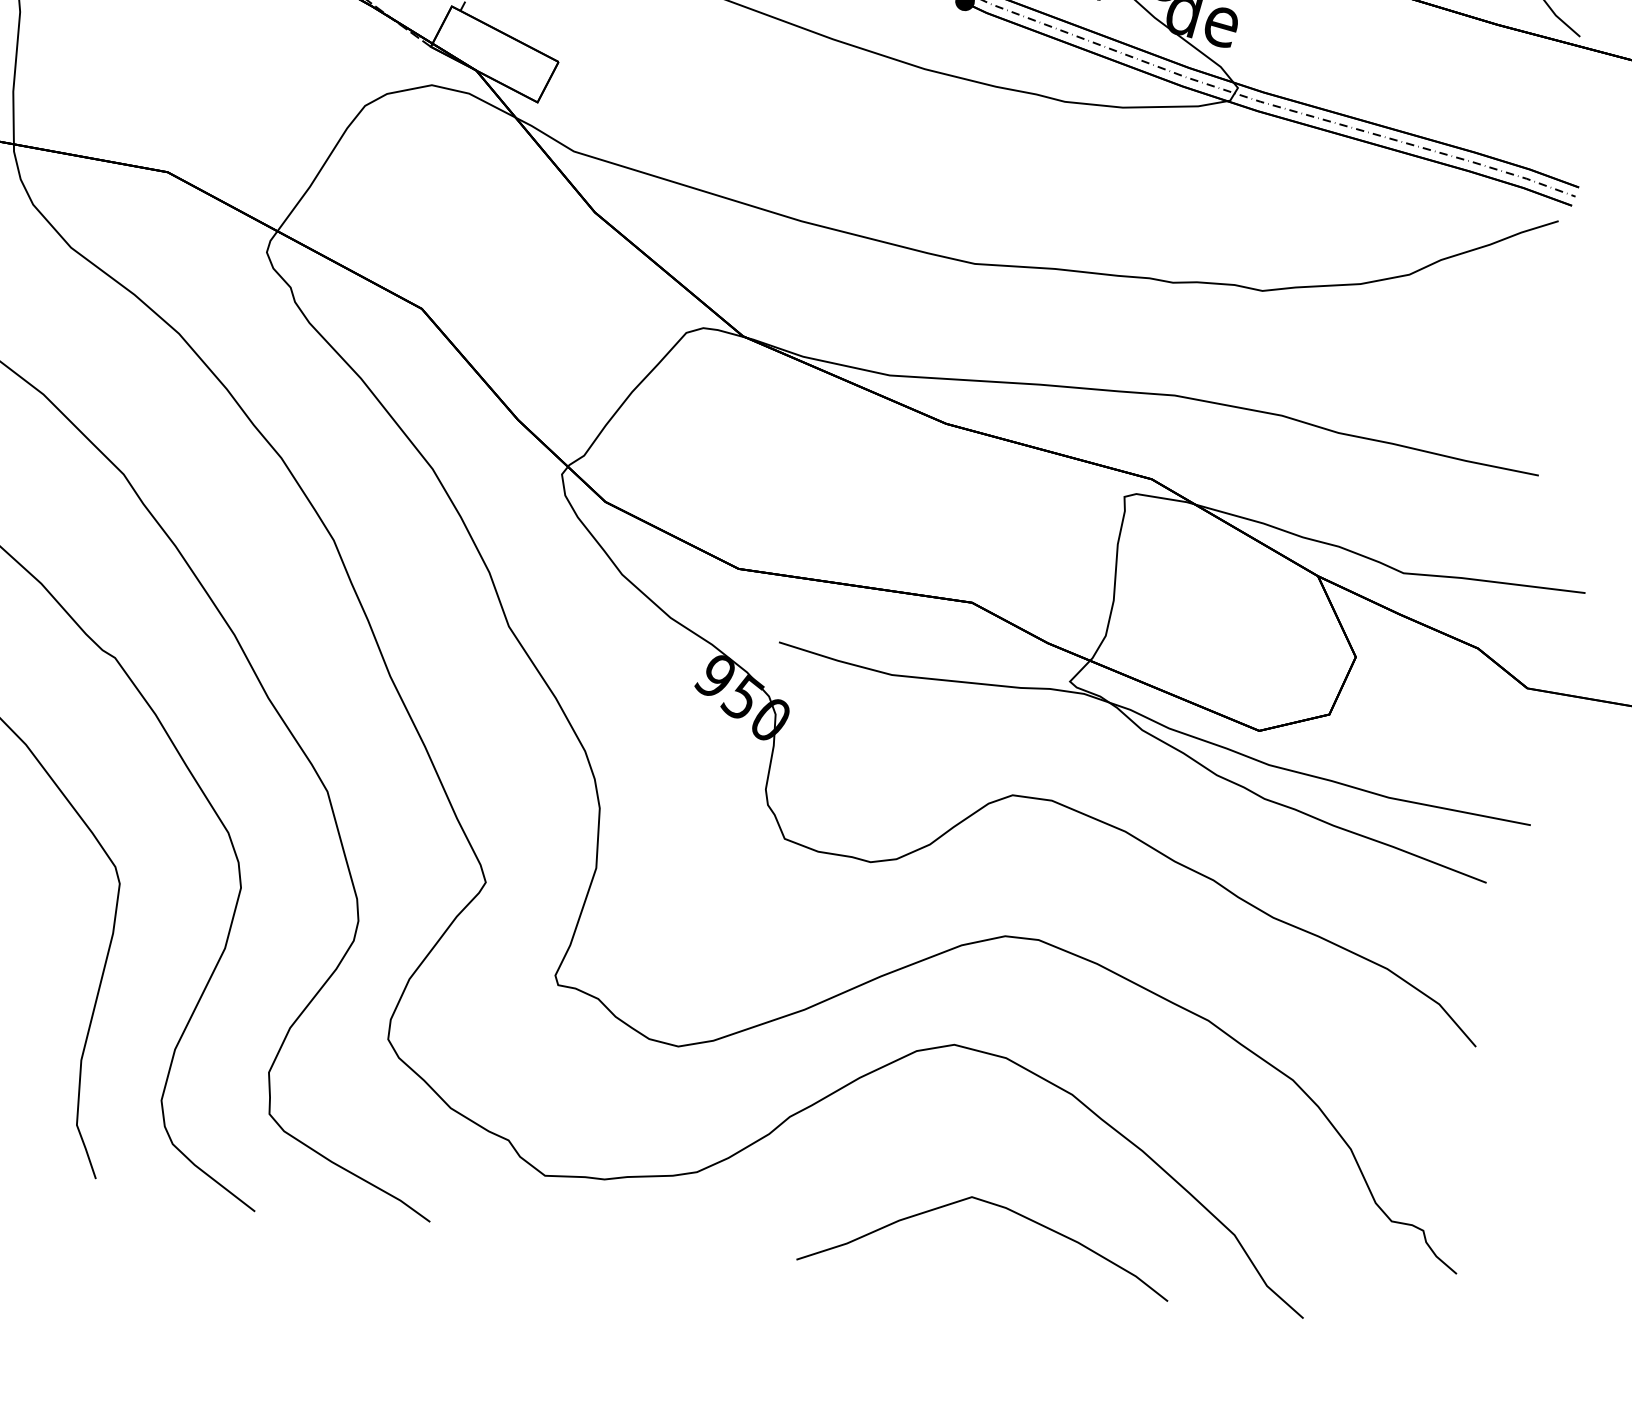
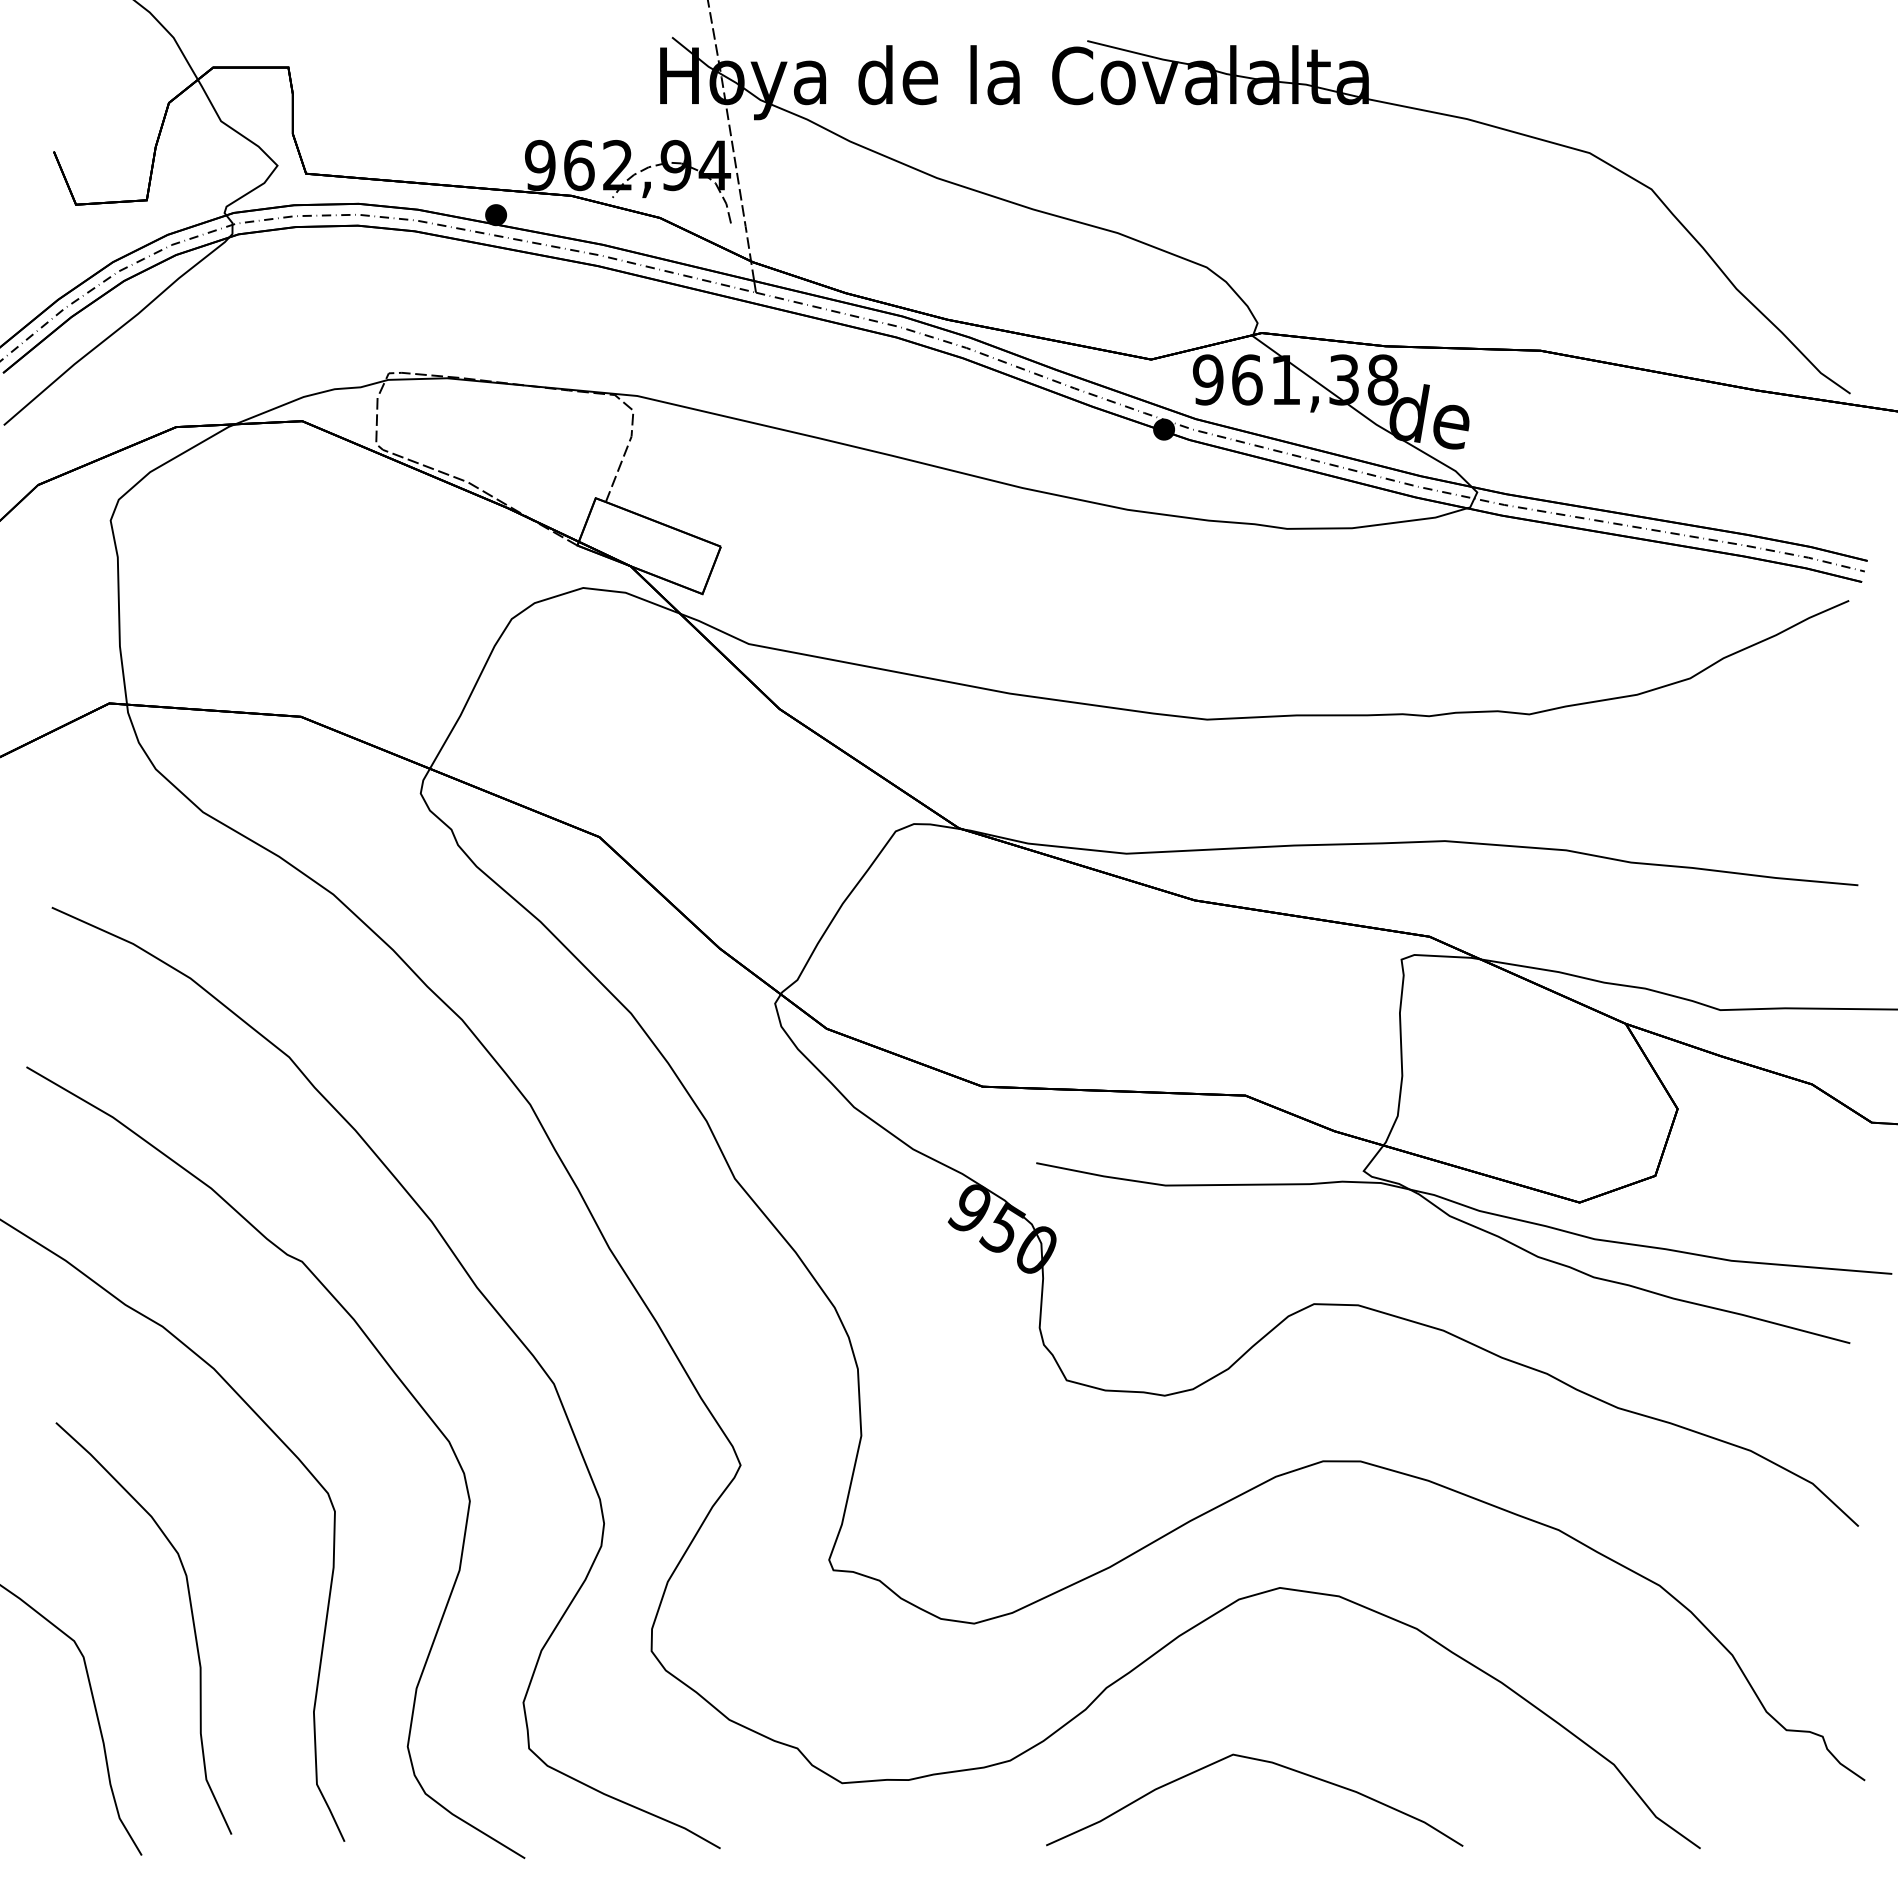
curve: (995, 1205) -> (1260, 1761), moved

